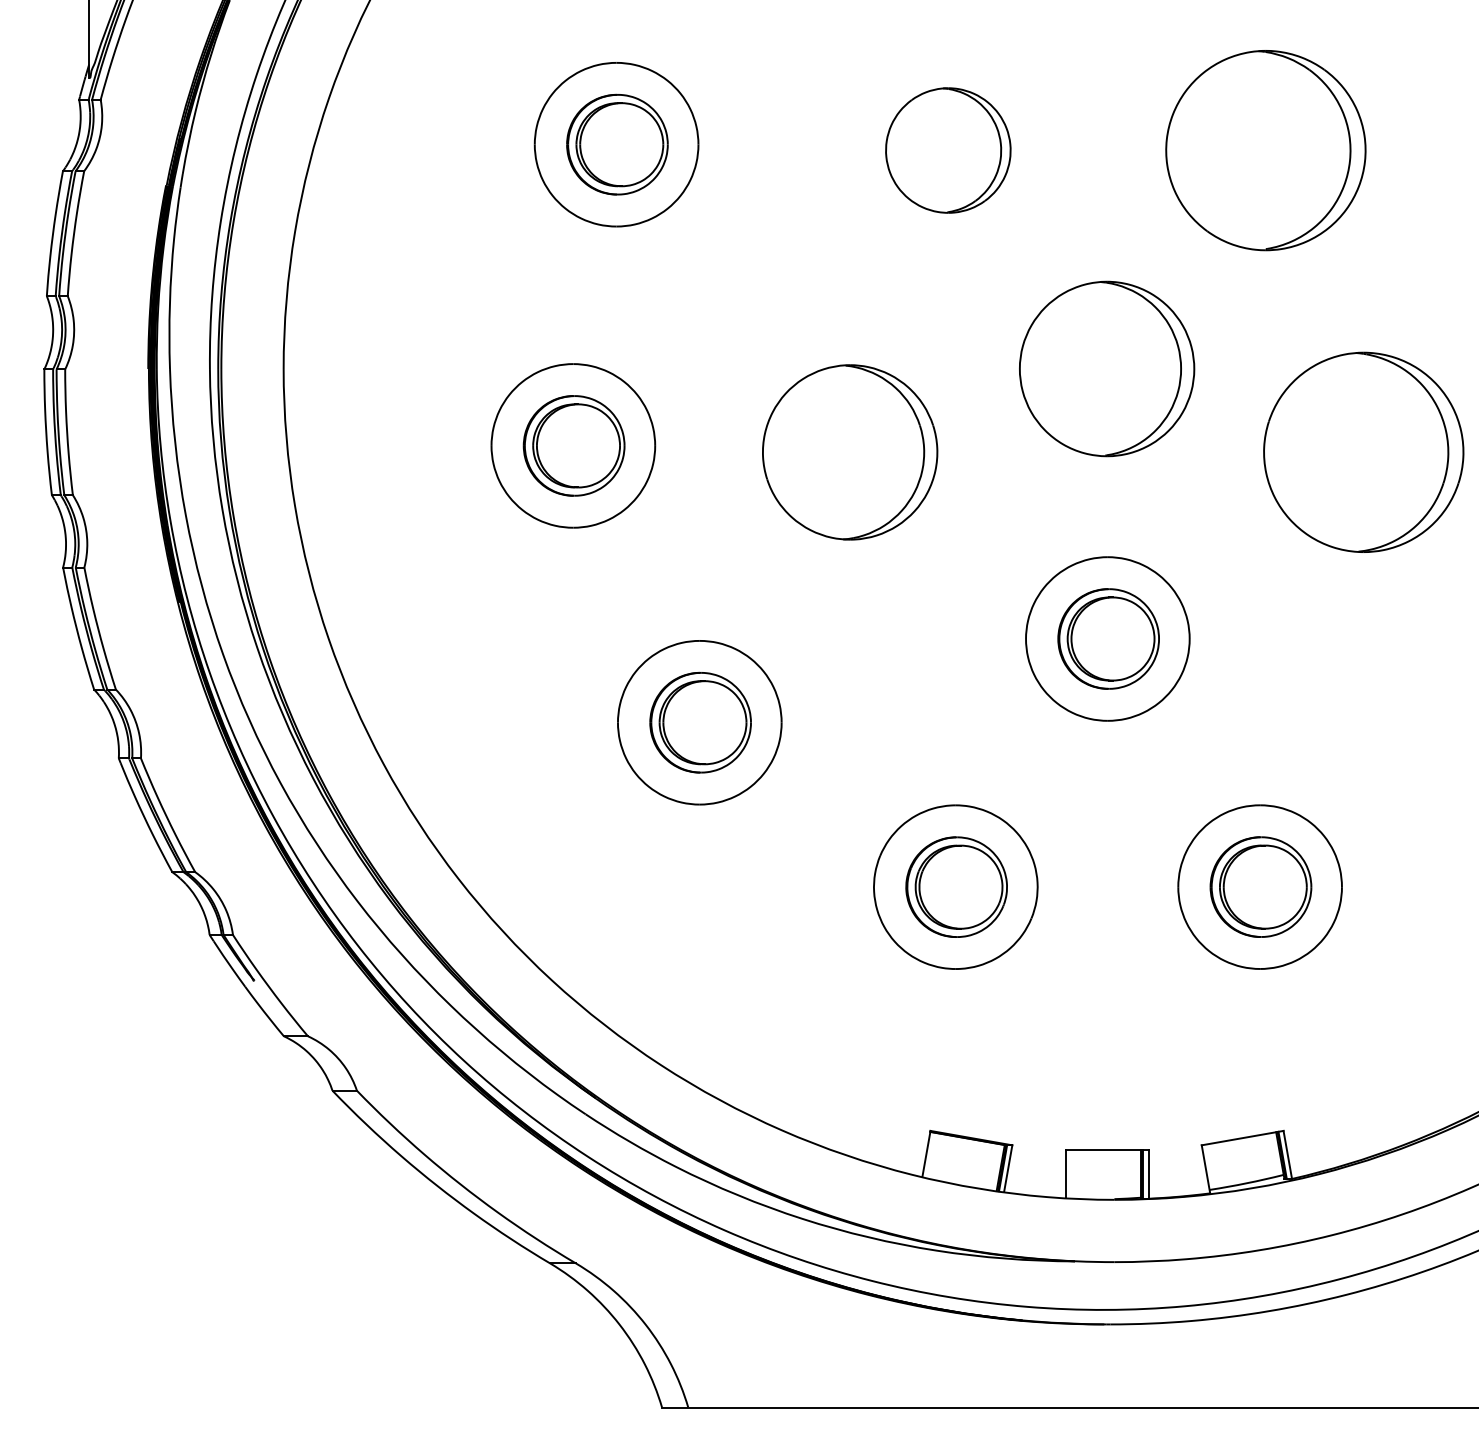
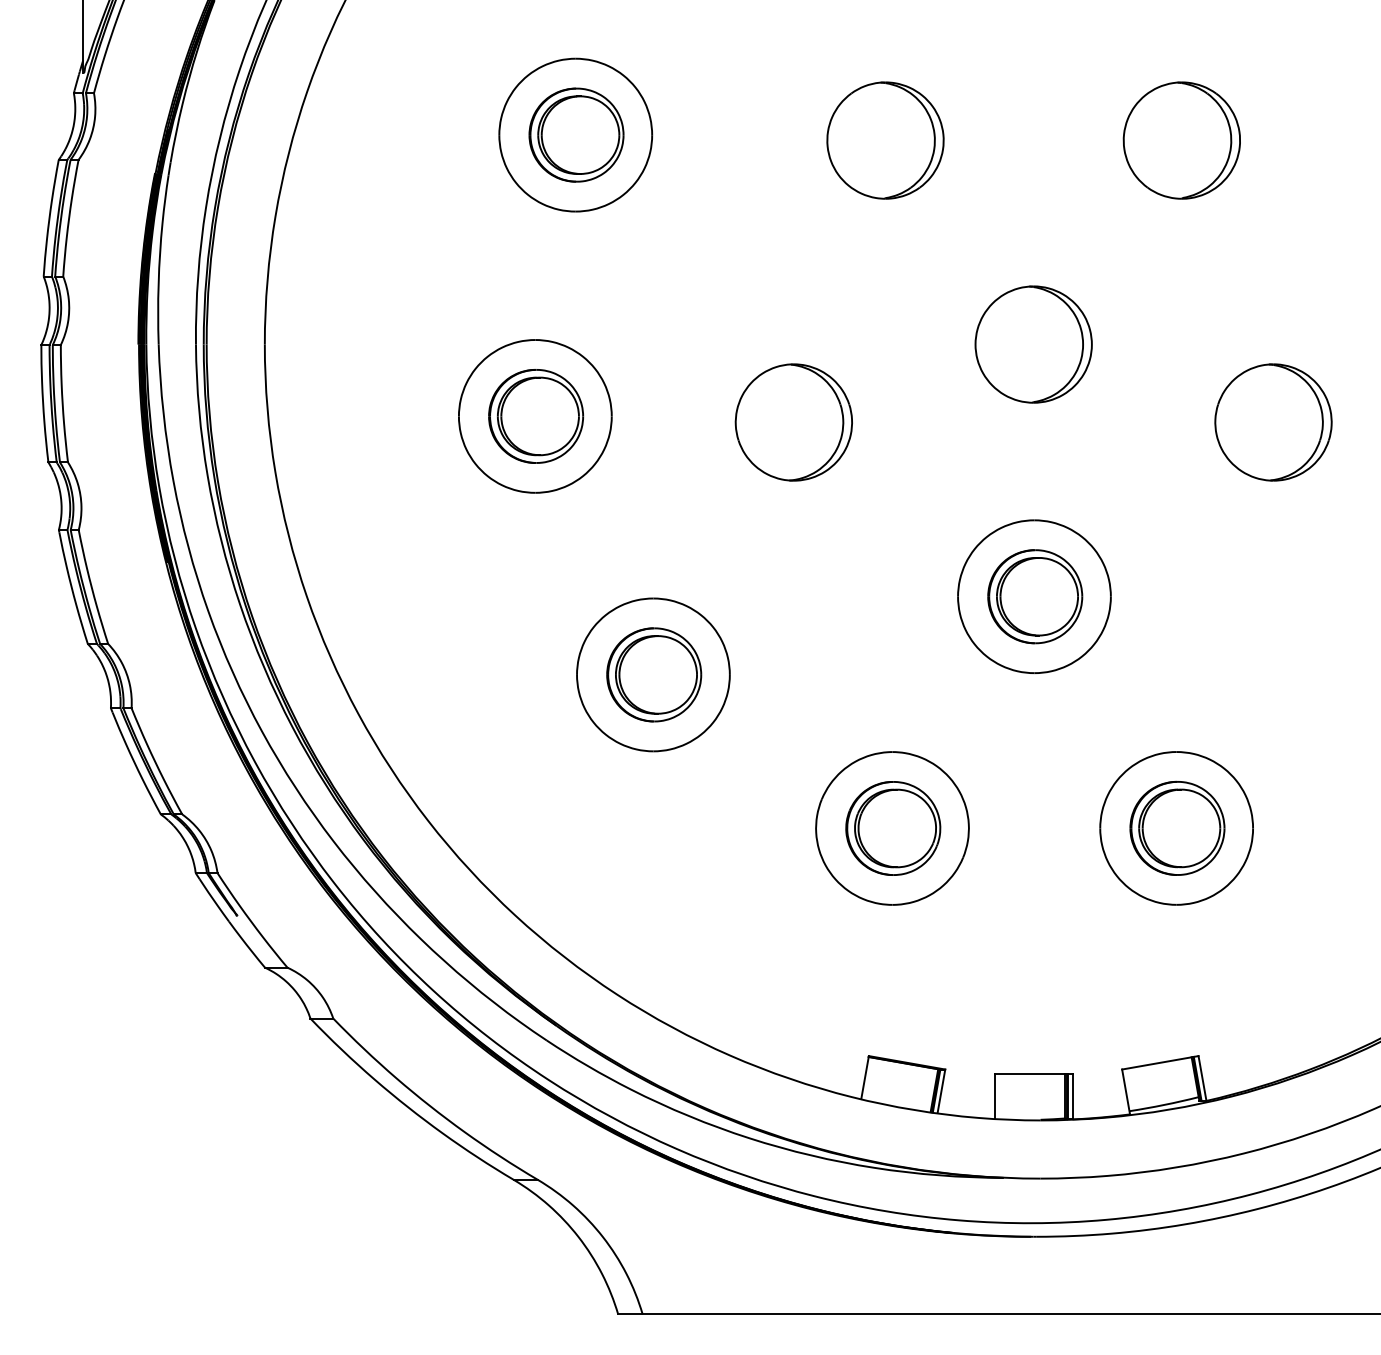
part: (1265, 150) -> (1181, 140), size x0.62
part: (1106, 368) -> (1033, 344), size x0.71
part: (850, 452) -> (794, 422), size x0.71
part: (1363, 452) -> (1273, 422), size x0.62

